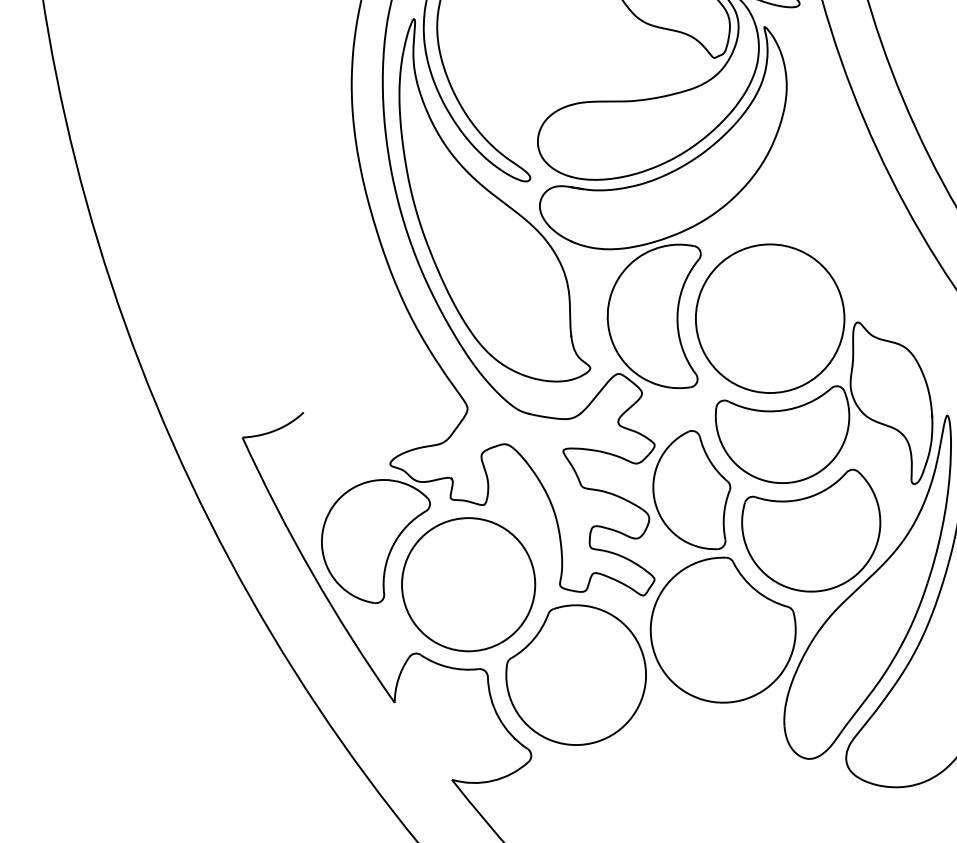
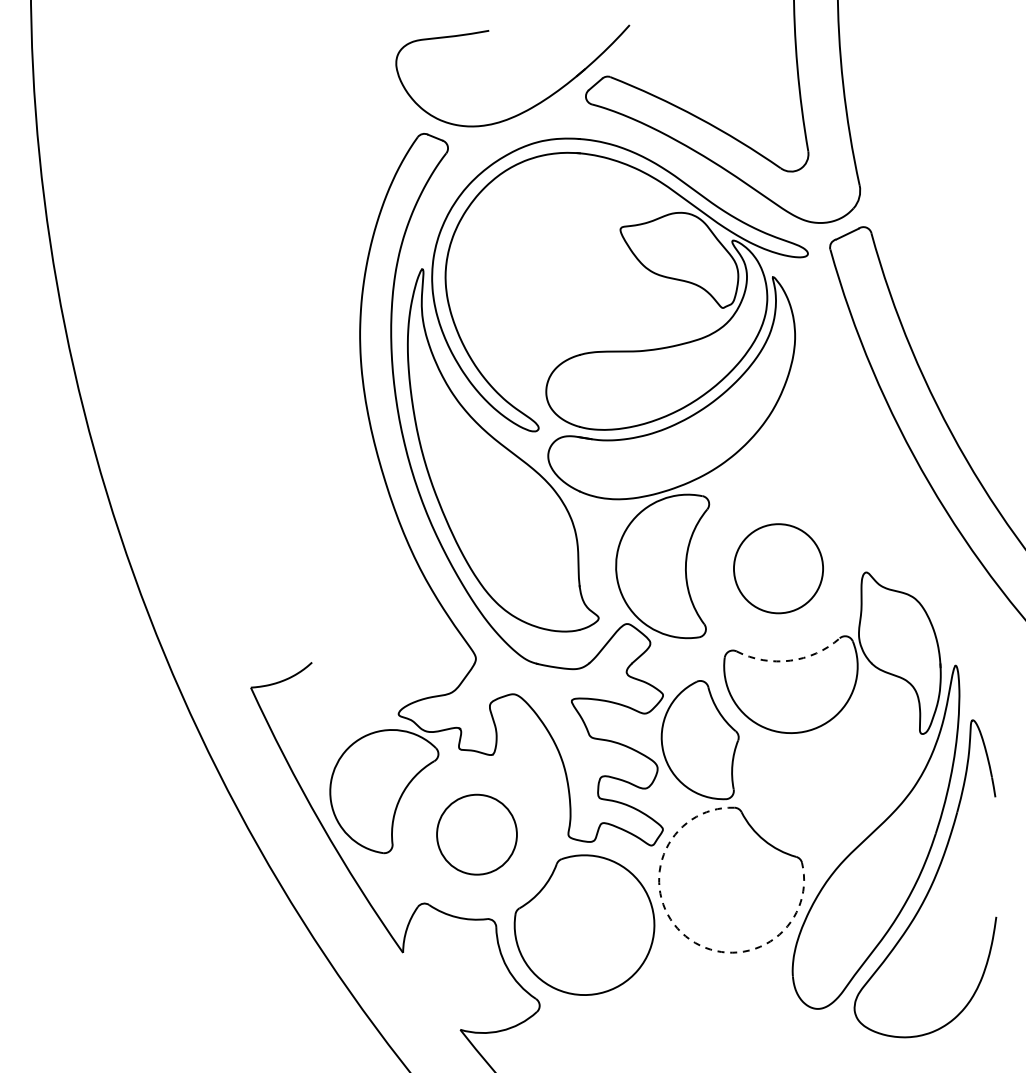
circle: (770, 318) -> (778, 568), size x0.6
arc: (782, 410) -> (790, 660), solid -> dashed
part: (811, 530) -> (819, 780), removed
circle: (468, 584) -> (476, 834), size x0.6
arc: (677, 686) -> (685, 936), solid -> dashed

